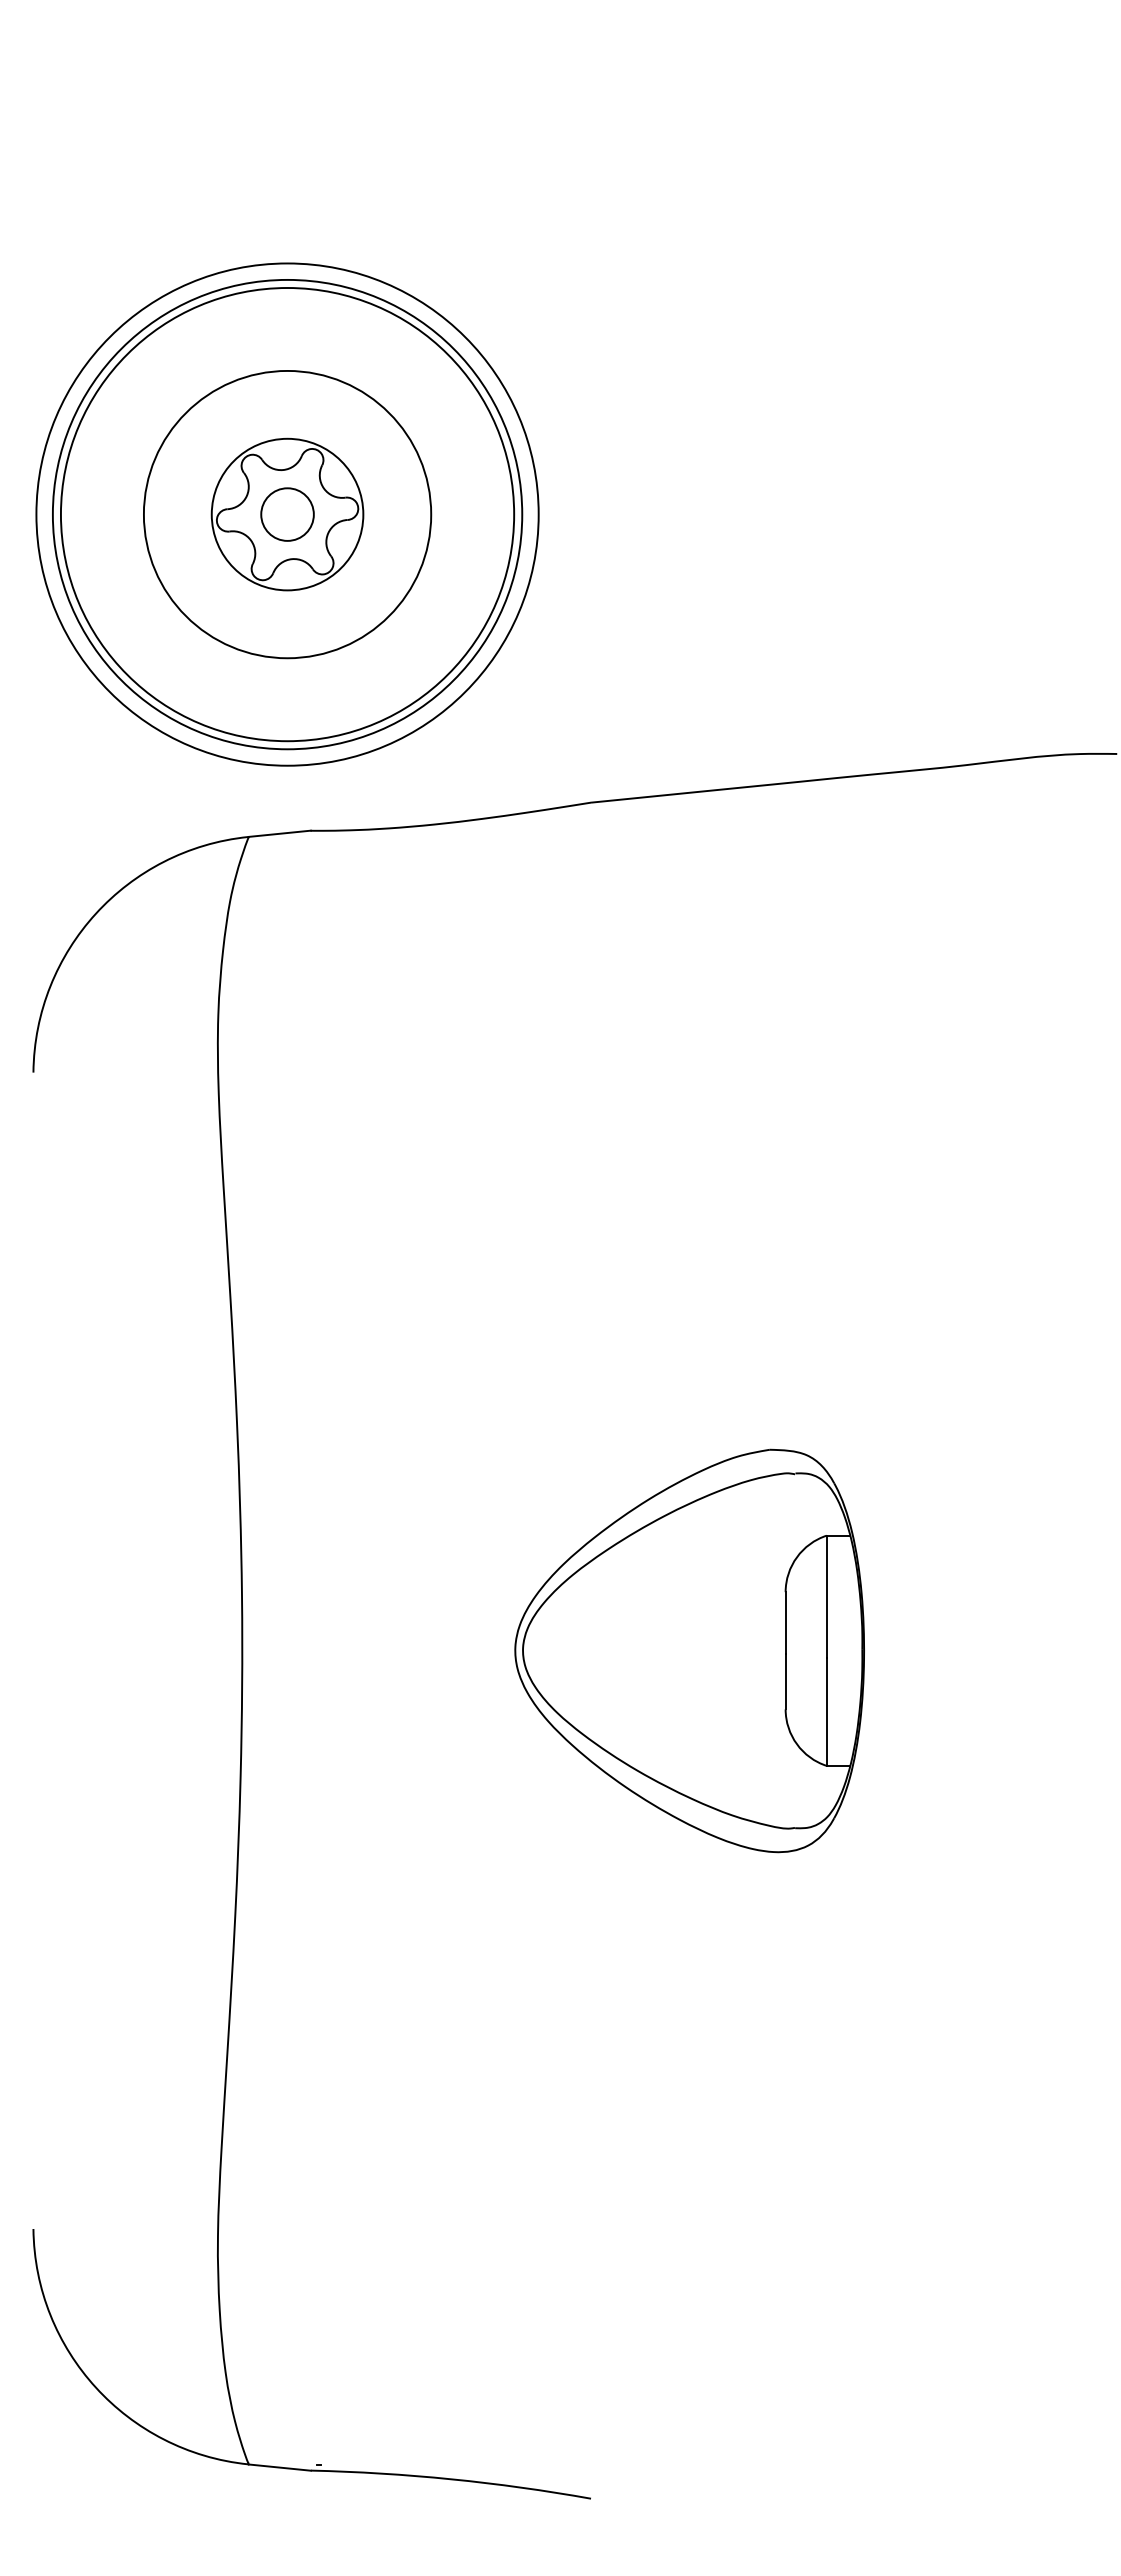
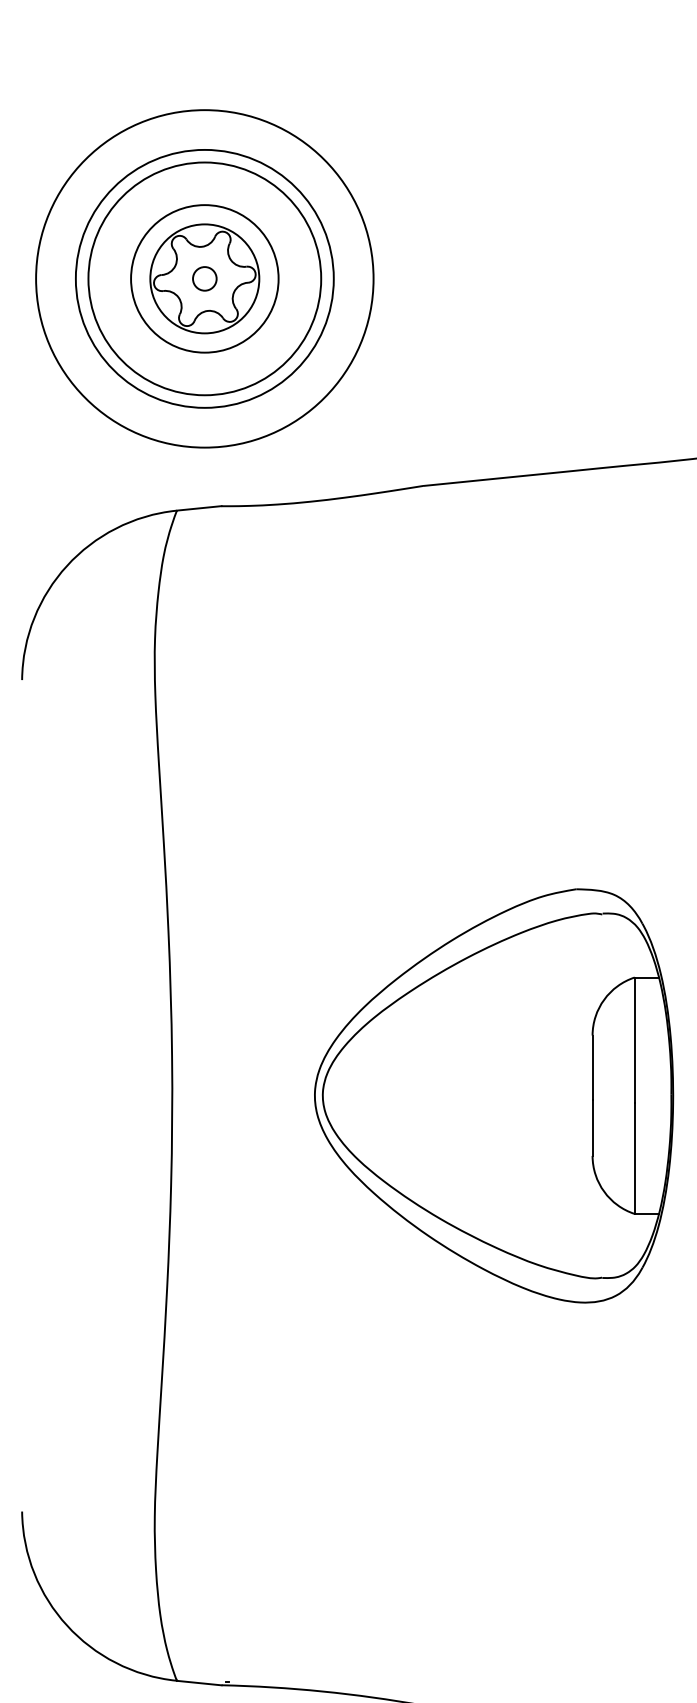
circle: (287, 514) -> (204, 278), size x0.62
circle: (287, 514) -> (204, 278), size x0.71
circle: (287, 514) -> (204, 278), size x0.71
circle: (287, 514) -> (204, 278), size x0.71
part: (689, 1650) -> (493, 1095), size x1.43

